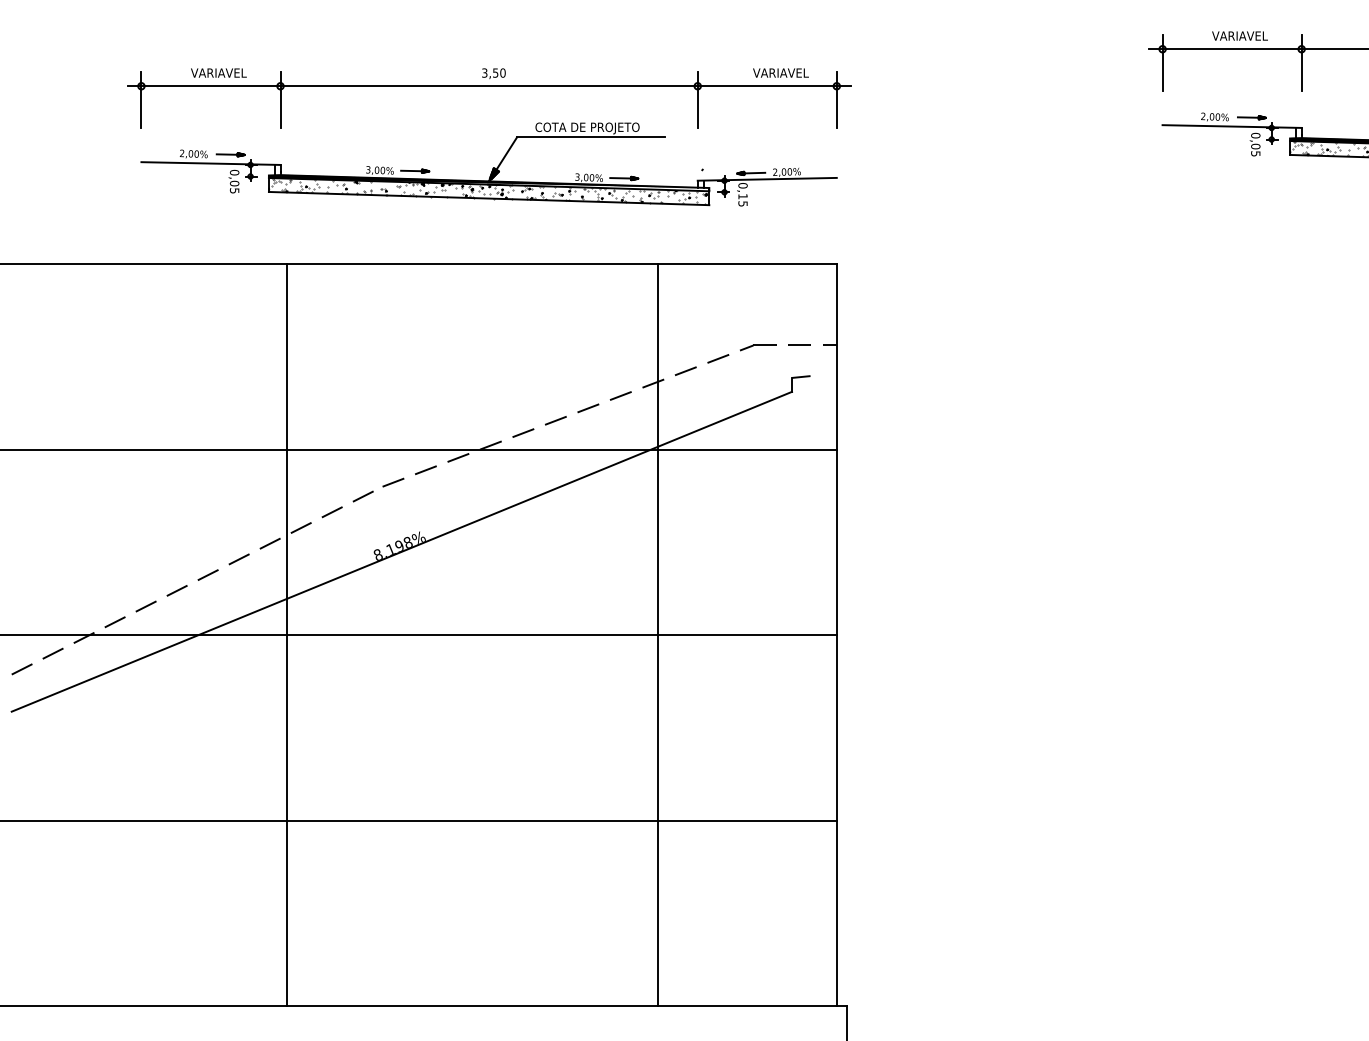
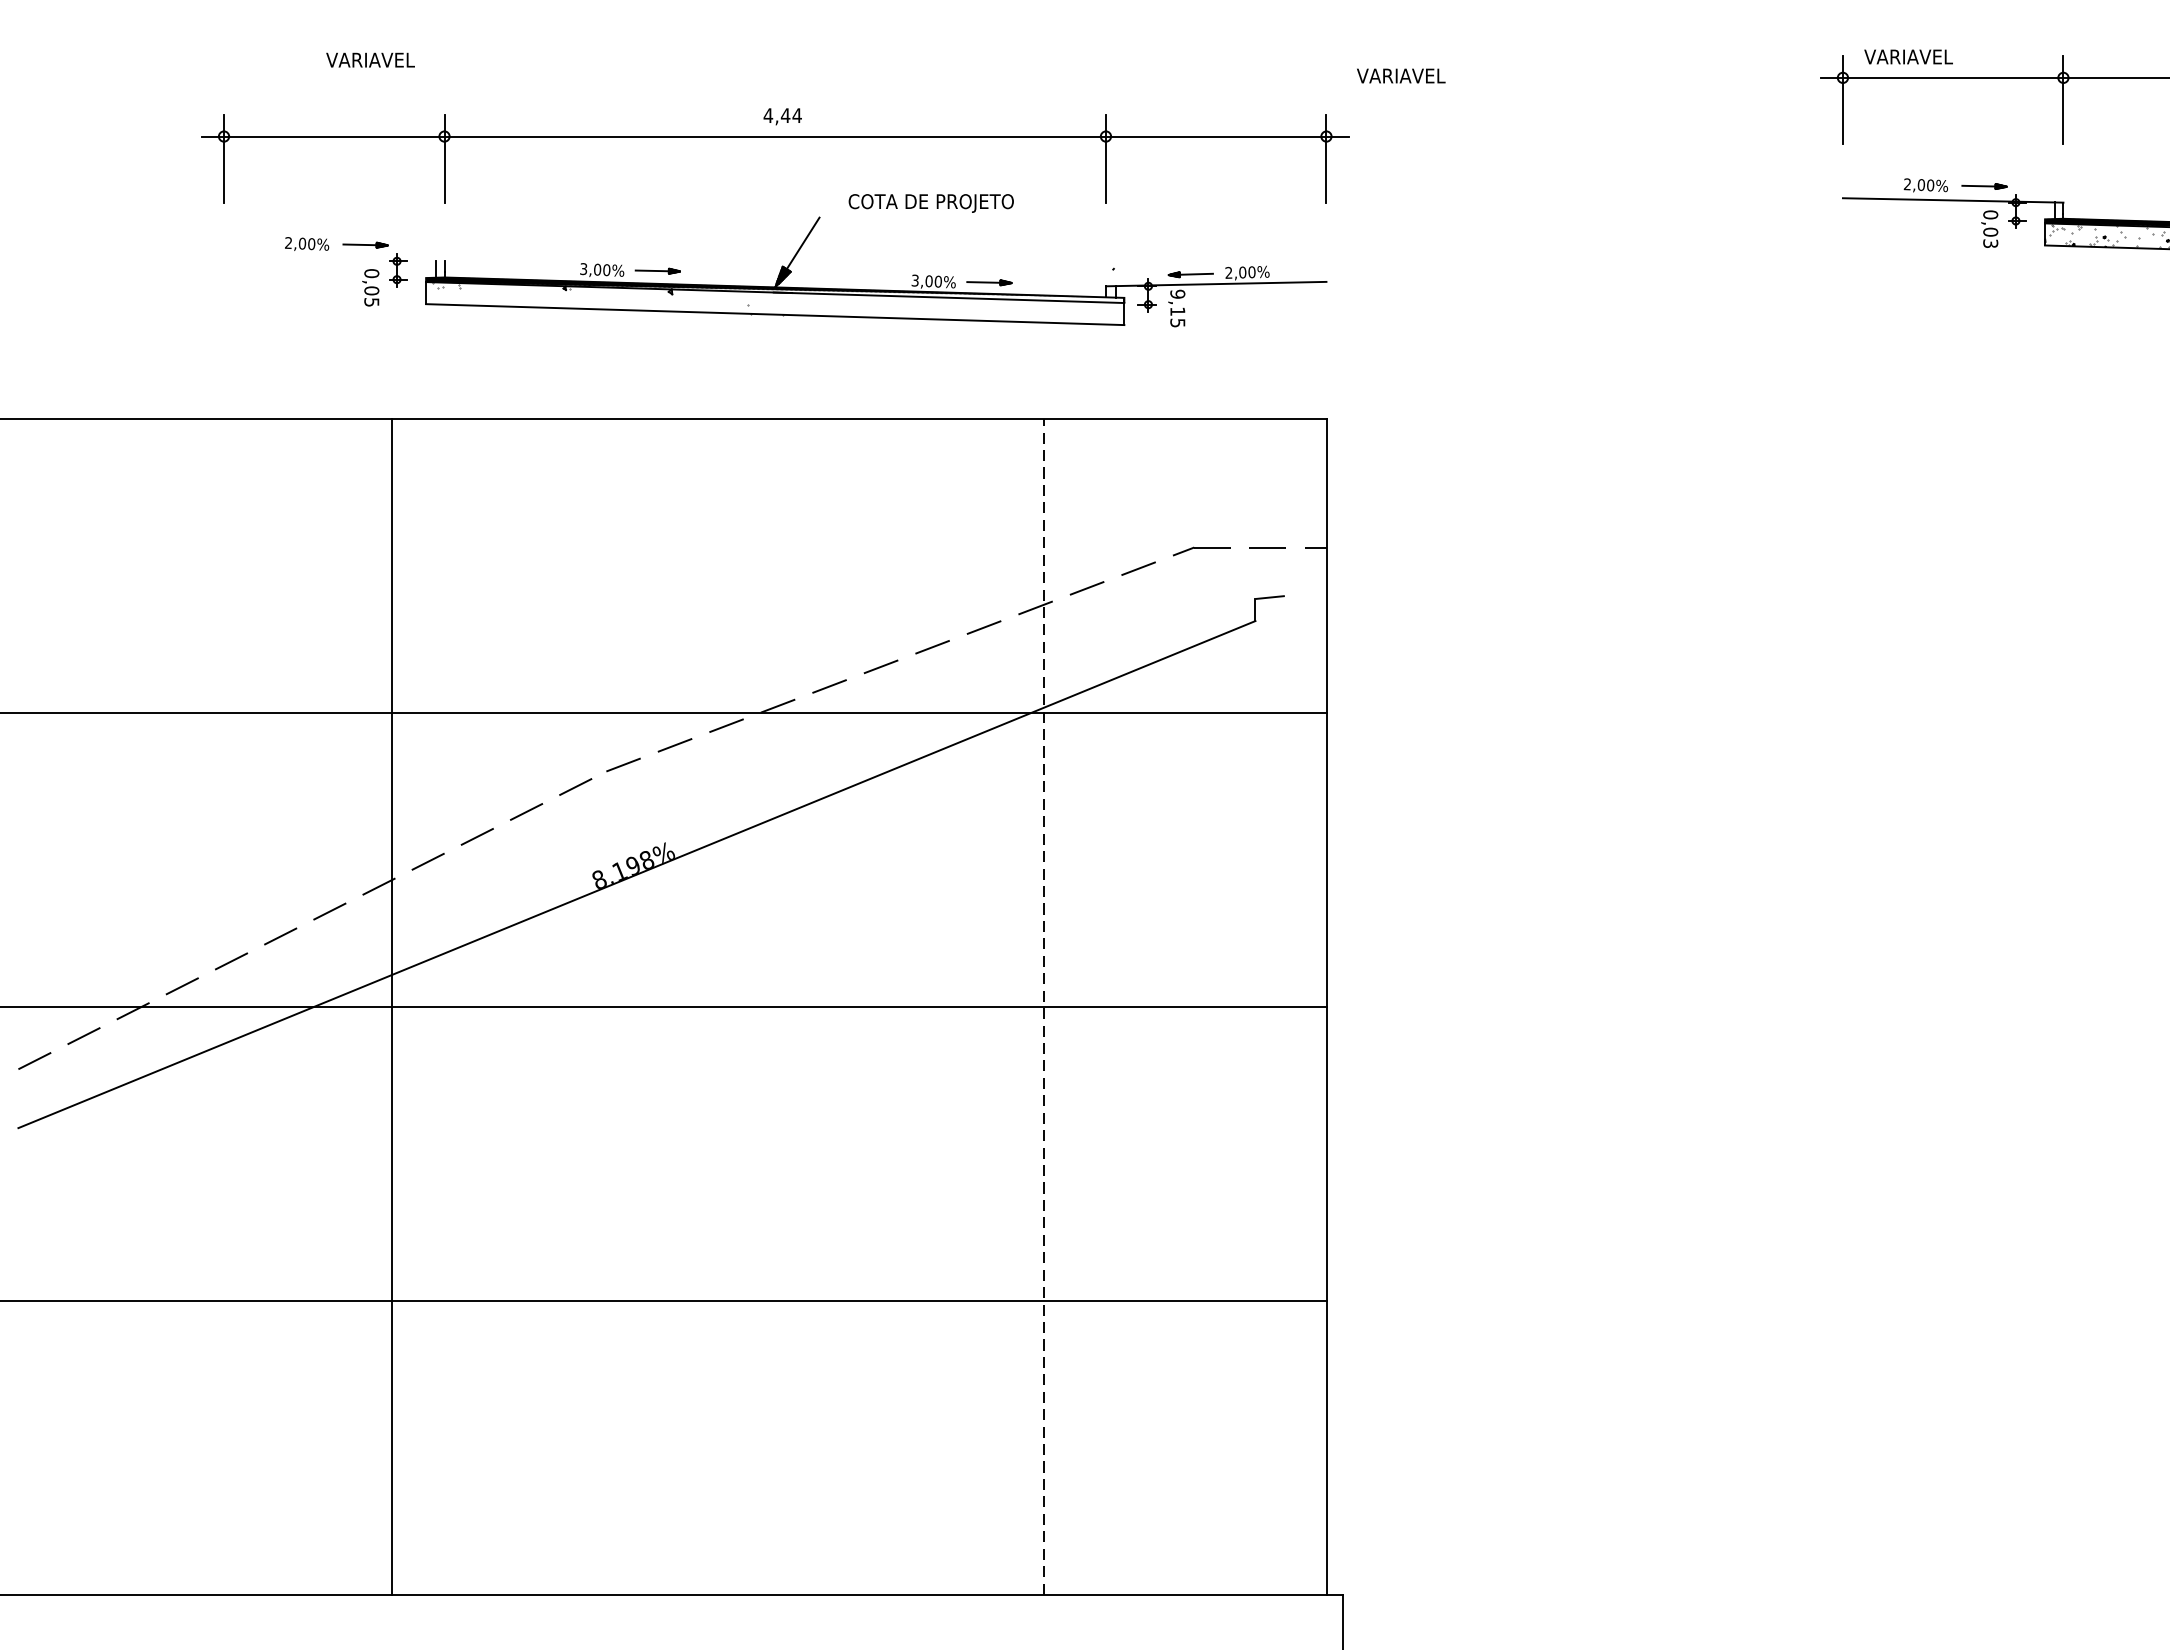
text: (1239, 35) -> (1907, 56), moved
text: (218, 72) -> (369, 59), moved
text: (493, 72) -> (782, 114), 3,50 -> 4,44
text: (780, 72) -> (1400, 75), moved
line: (590, 137) -> (935, 217), removed
text: (1256, 153) -> (1991, 243), 0,05 -> 0,03
line: (210, 163) -> (333, 259), removed
text: (742, 185) -> (1176, 293), 0,15 -> 9,15
hatch: (487, 191) -> (772, 303), removed
line: (287, 634) -> (392, 1005), moved
line: (658, 635) -> (1043, 1007), solid -> dashed

